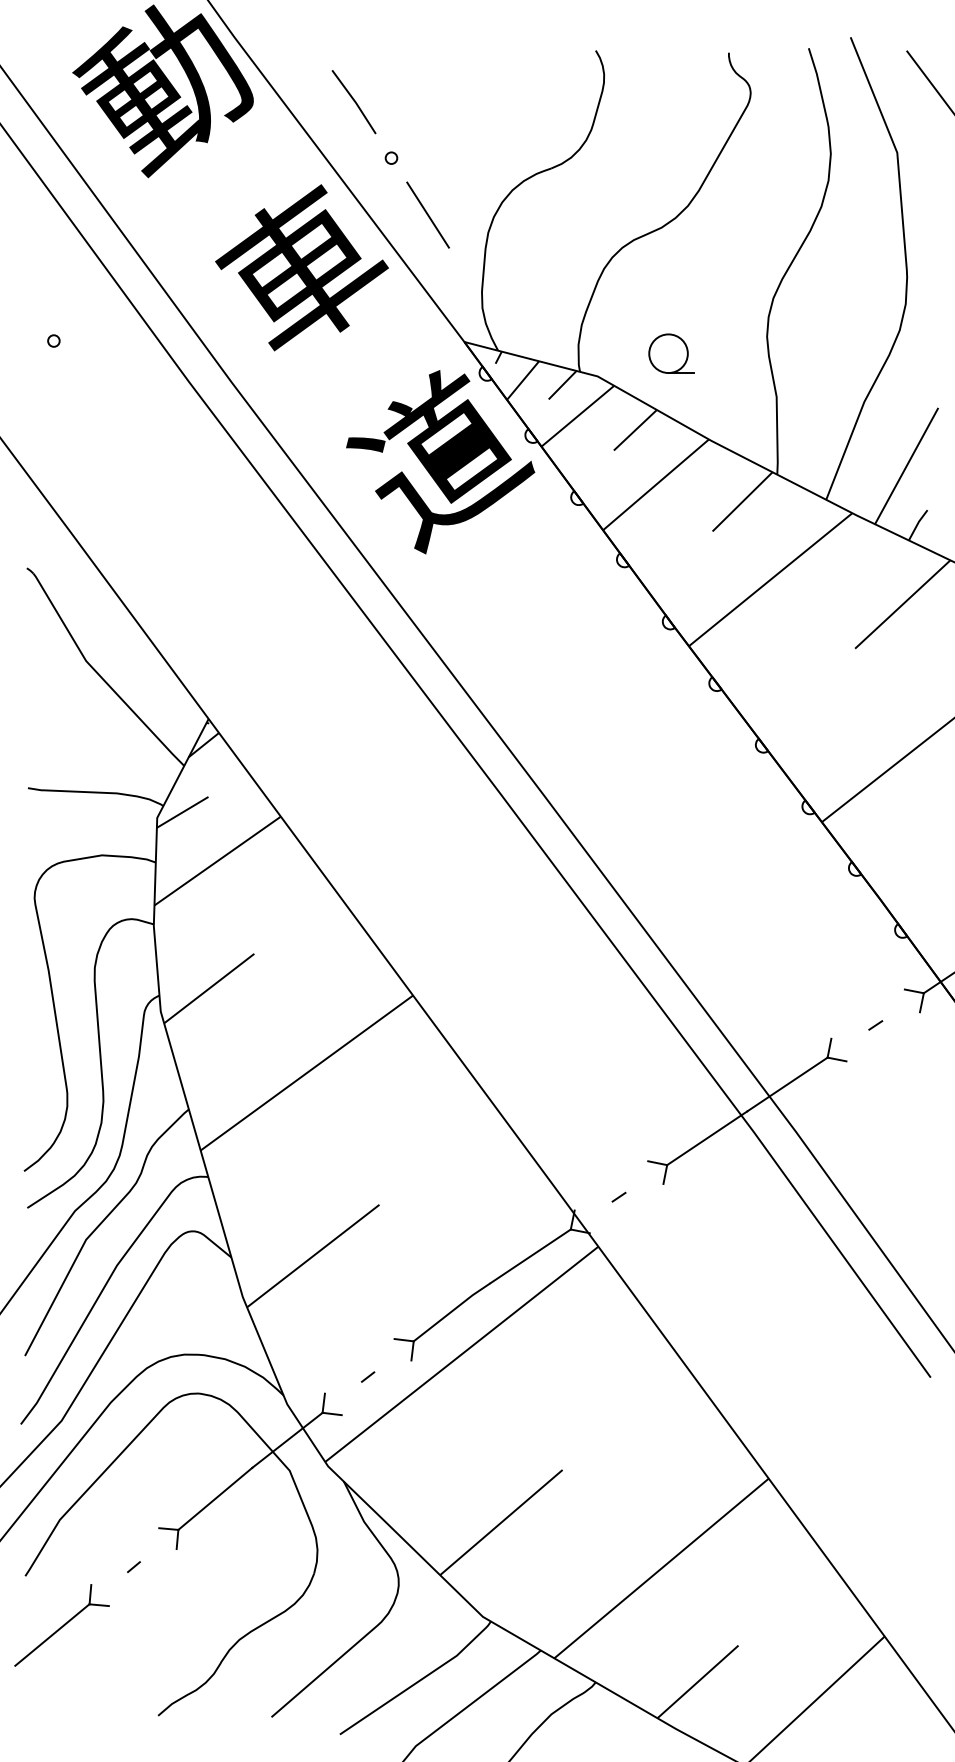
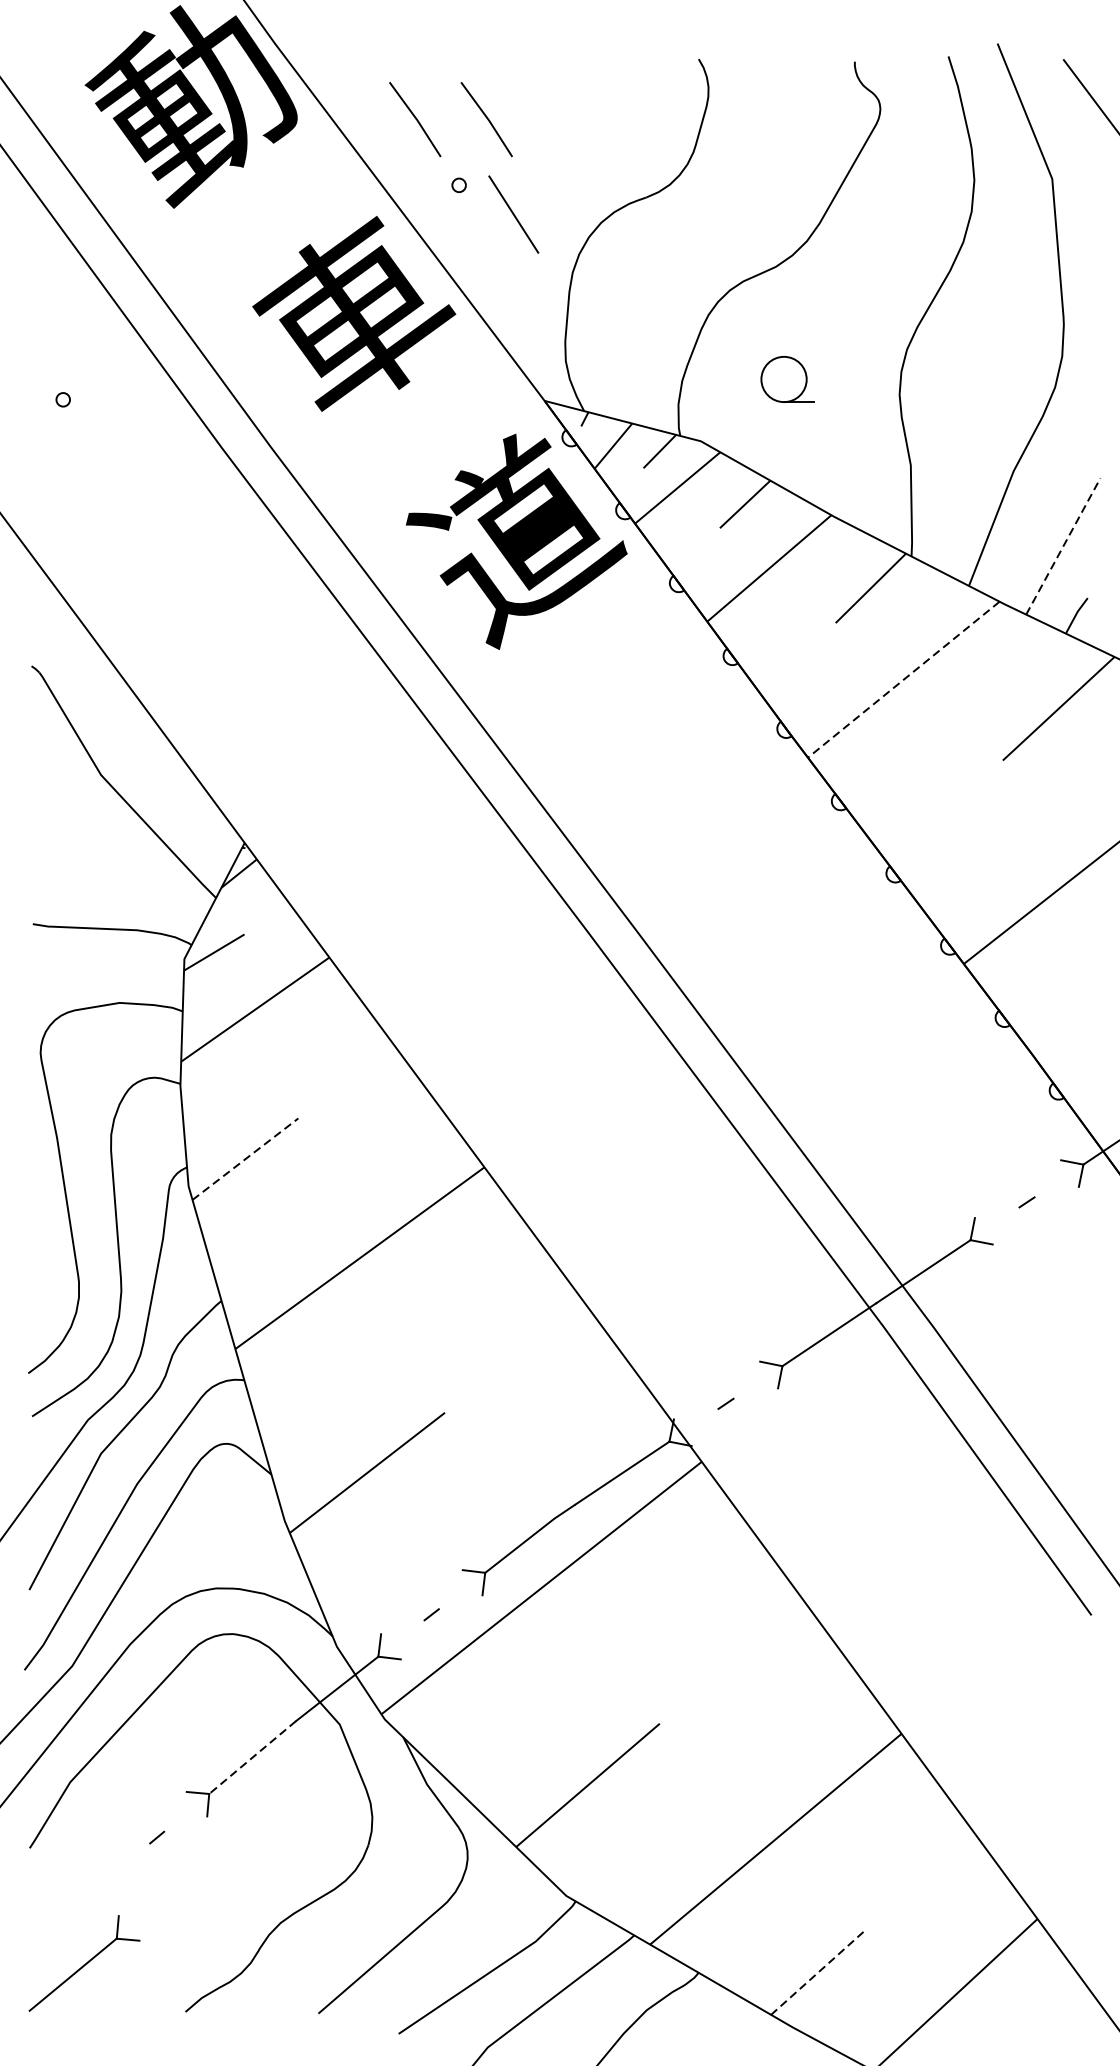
line: (414, 101) -> (486, 118), added
line: (427, 214) -> (513, 213), moved
part: (671, 353) -> (787, 379), moved
line: (906, 465) -> (1063, 545), solid -> dashed
line: (770, 580) -> (903, 680), solid -> dashed
line: (209, 988) -> (245, 1159), solid -> dashed
line: (214, 1499) -> (251, 1758), solid -> dashed
part: (61, 1625) -> (83, 1963), moved
line: (698, 1681) -> (819, 1971), solid -> dashed

